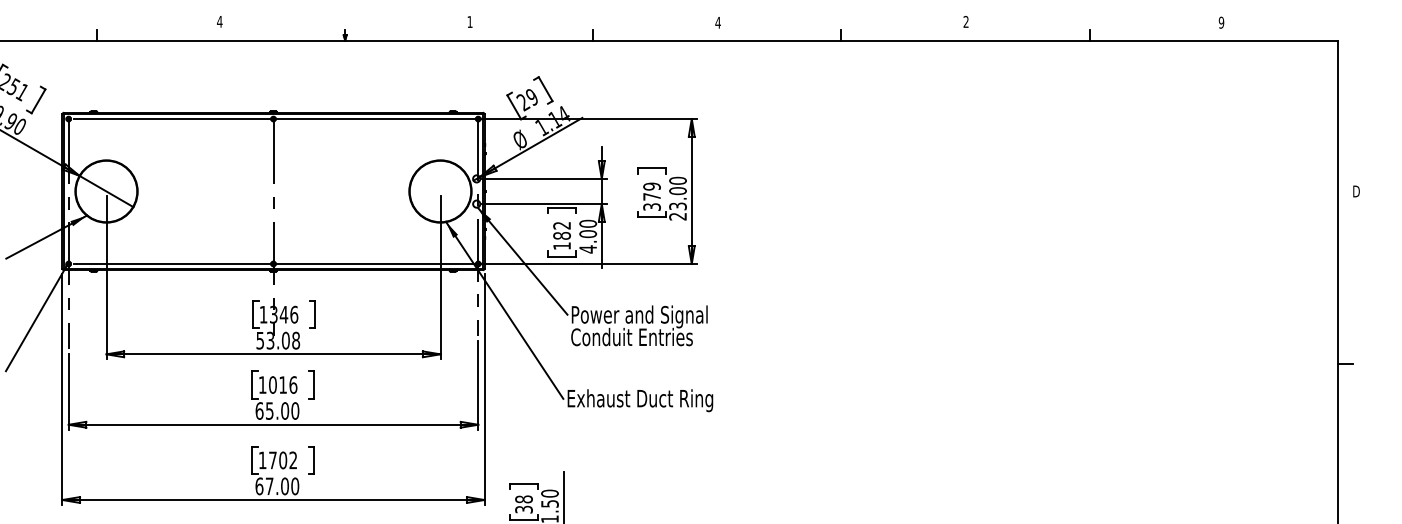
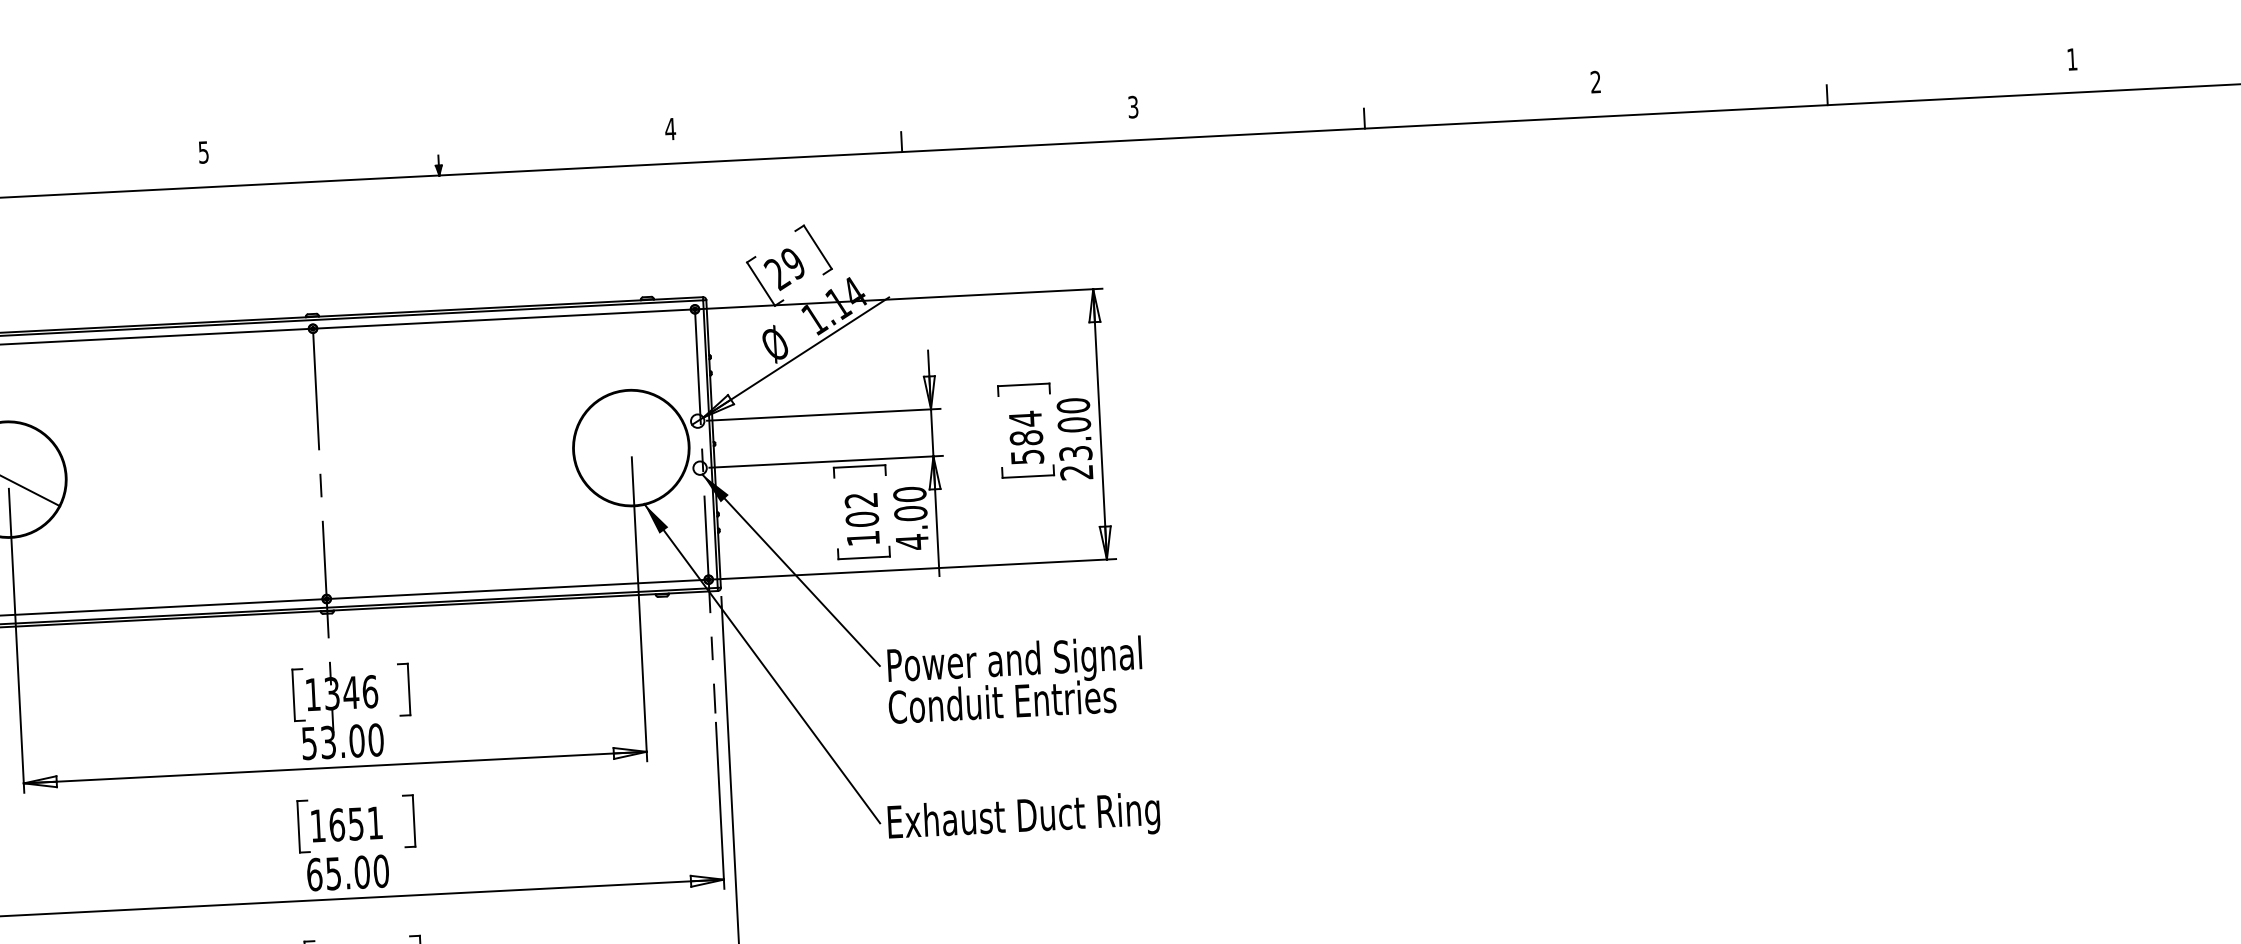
text: (219, 21) -> (203, 151), 4 -> 5
text: (469, 21) -> (669, 128), 1 -> 4
text: (717, 22) -> (1132, 106), 4 -> 3
text: (1221, 22) -> (2072, 59), 9 -> 1
text: (651, 196) -> (1025, 437), 379 -> 584
text: (561, 235) -> (861, 518), 182 -> 102
text: (296, 340) -> (376, 739), 53.08 -> 53.00
text: (283, 384) -> (356, 822), 1016 -> 1651

